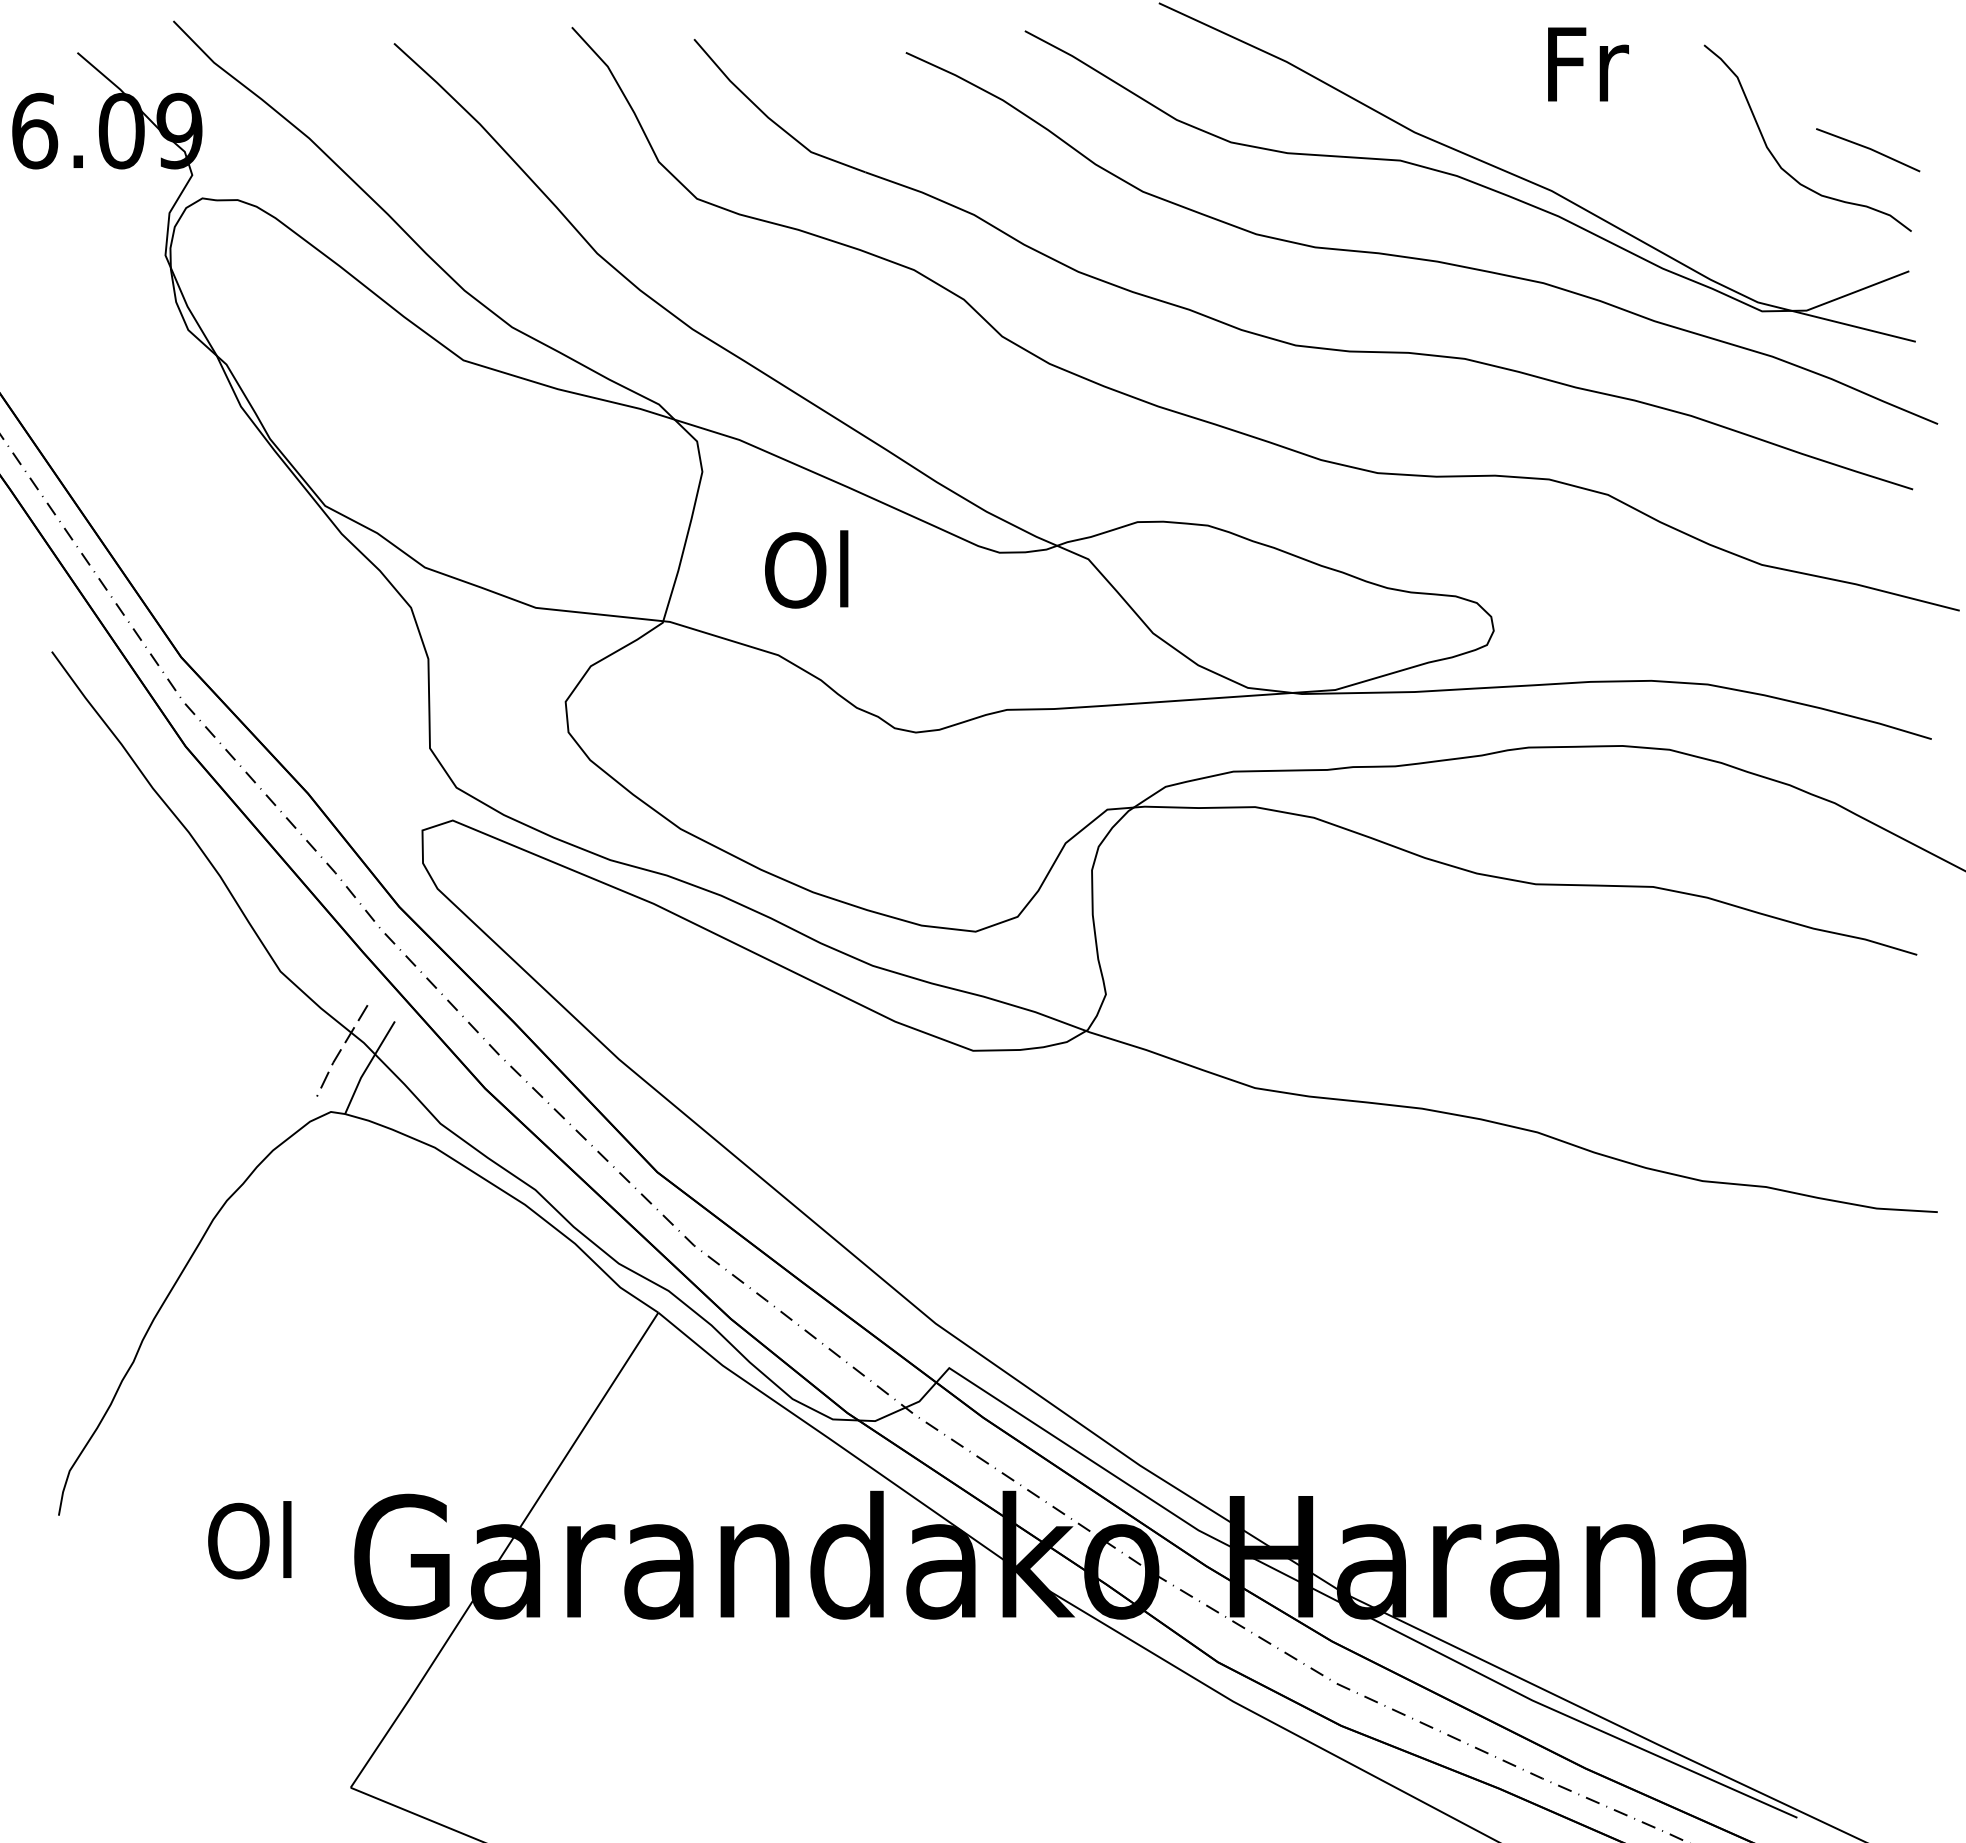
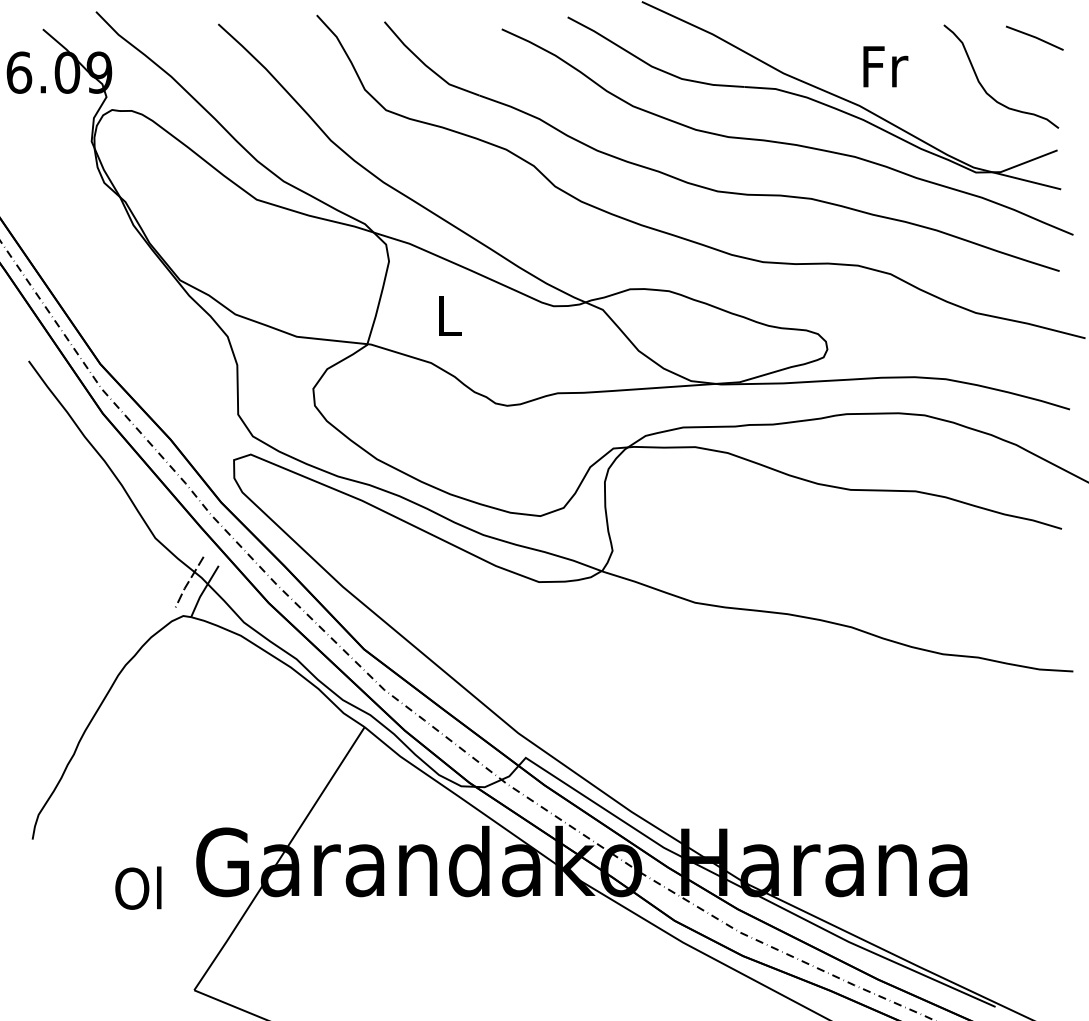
text: (1587, 63) -> (885, 66), moved
line: (1867, 148) -> (1034, 37), moved
text: (806, 569) -> (446, 315), Ol -> L
text: (250, 1538) -> (138, 887), moved

